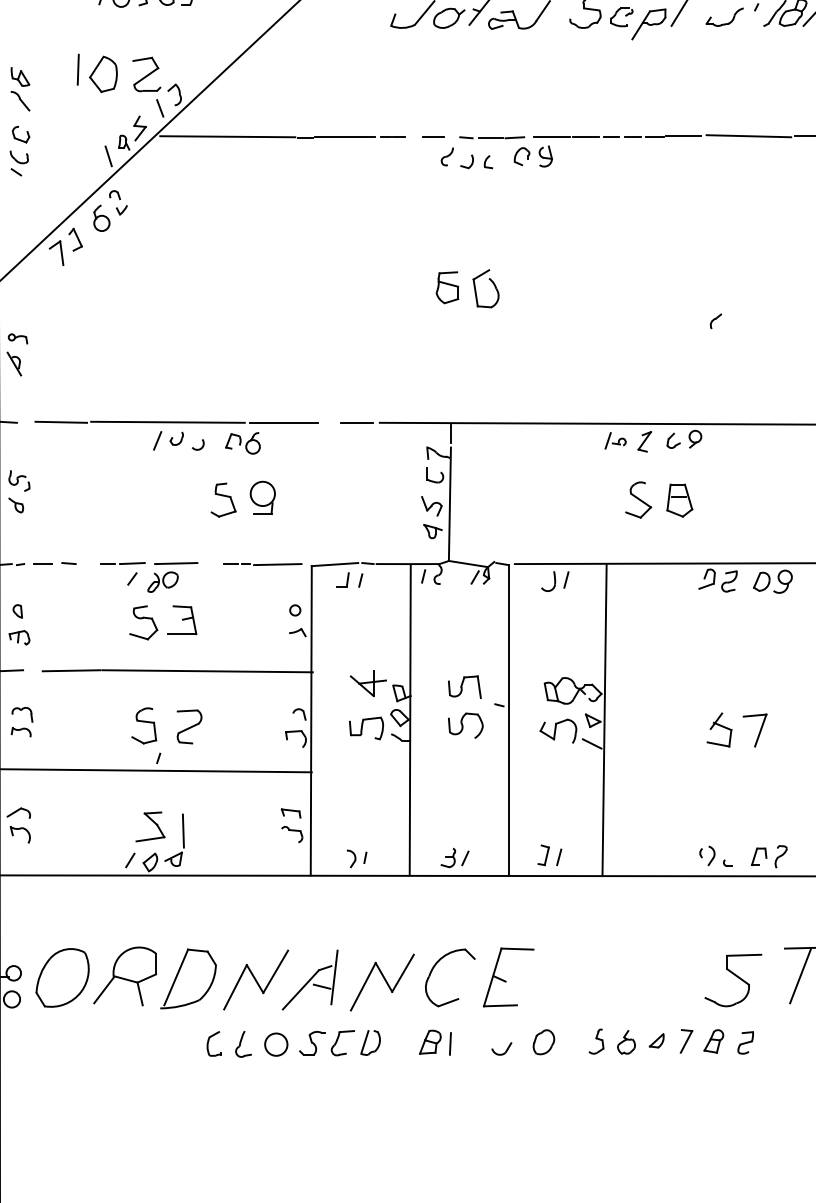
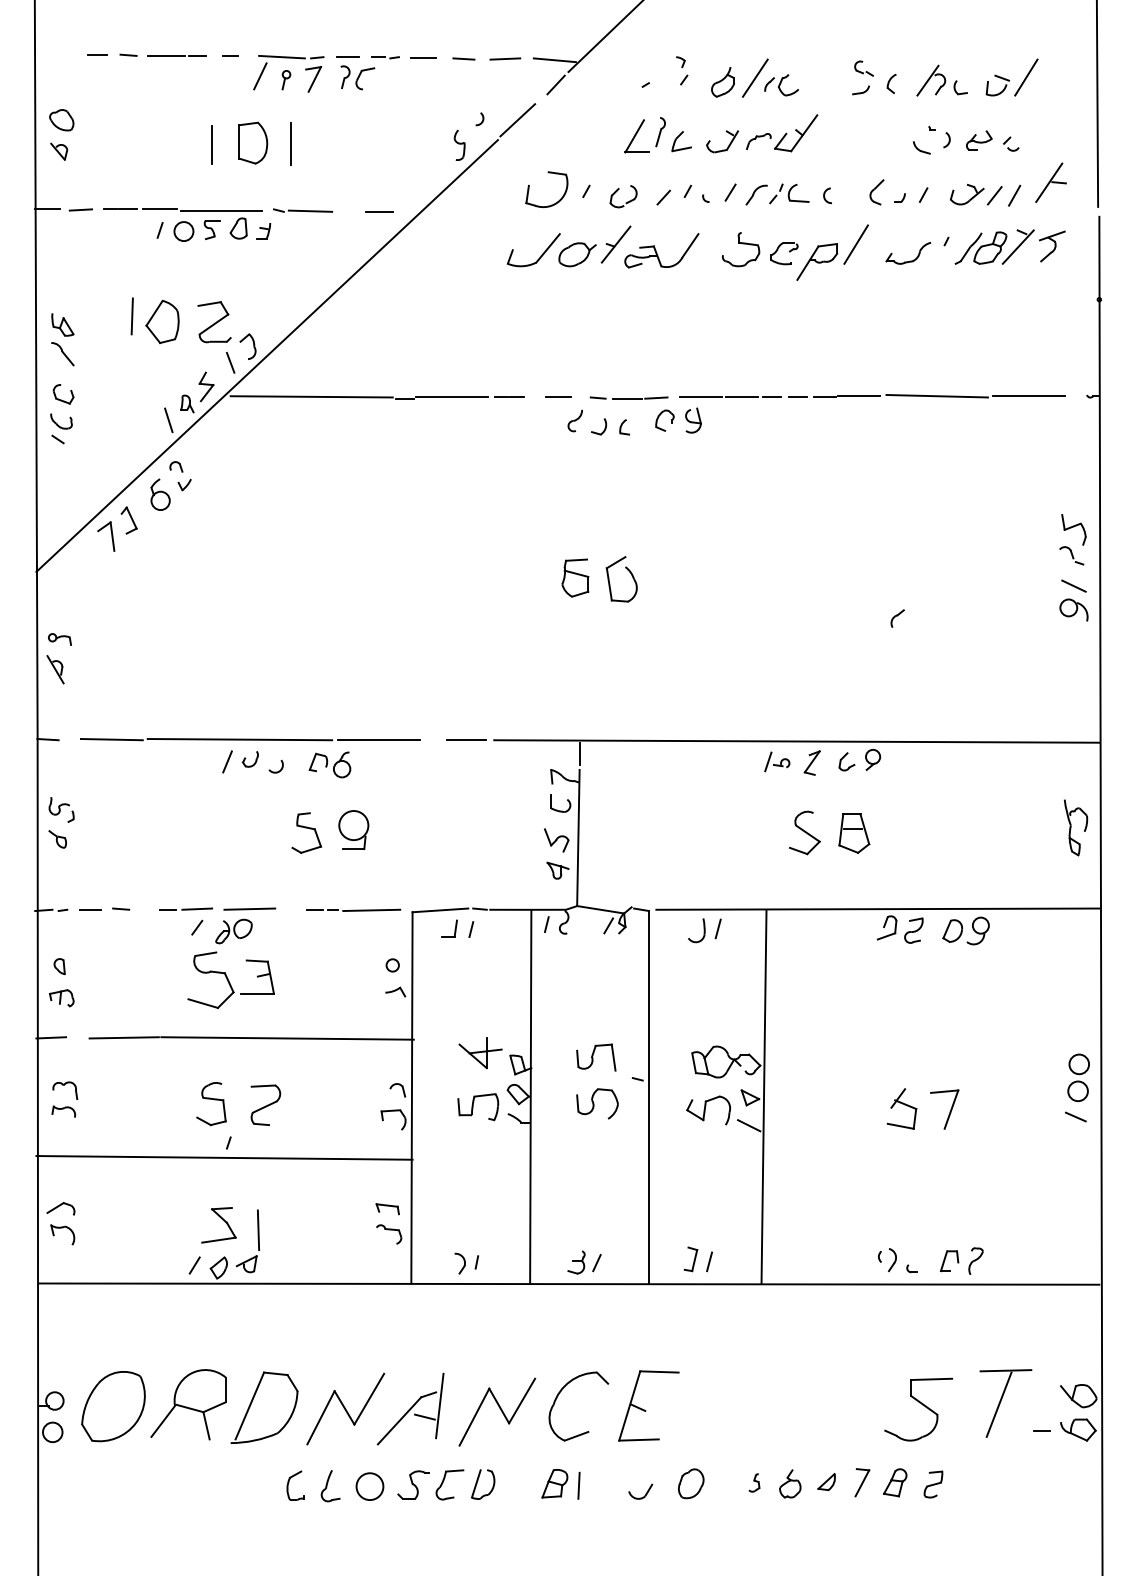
part: (143, 622) -> (210, 980), size x1.4
part: (596, 1041) -> (754, 1482), size x0.6

